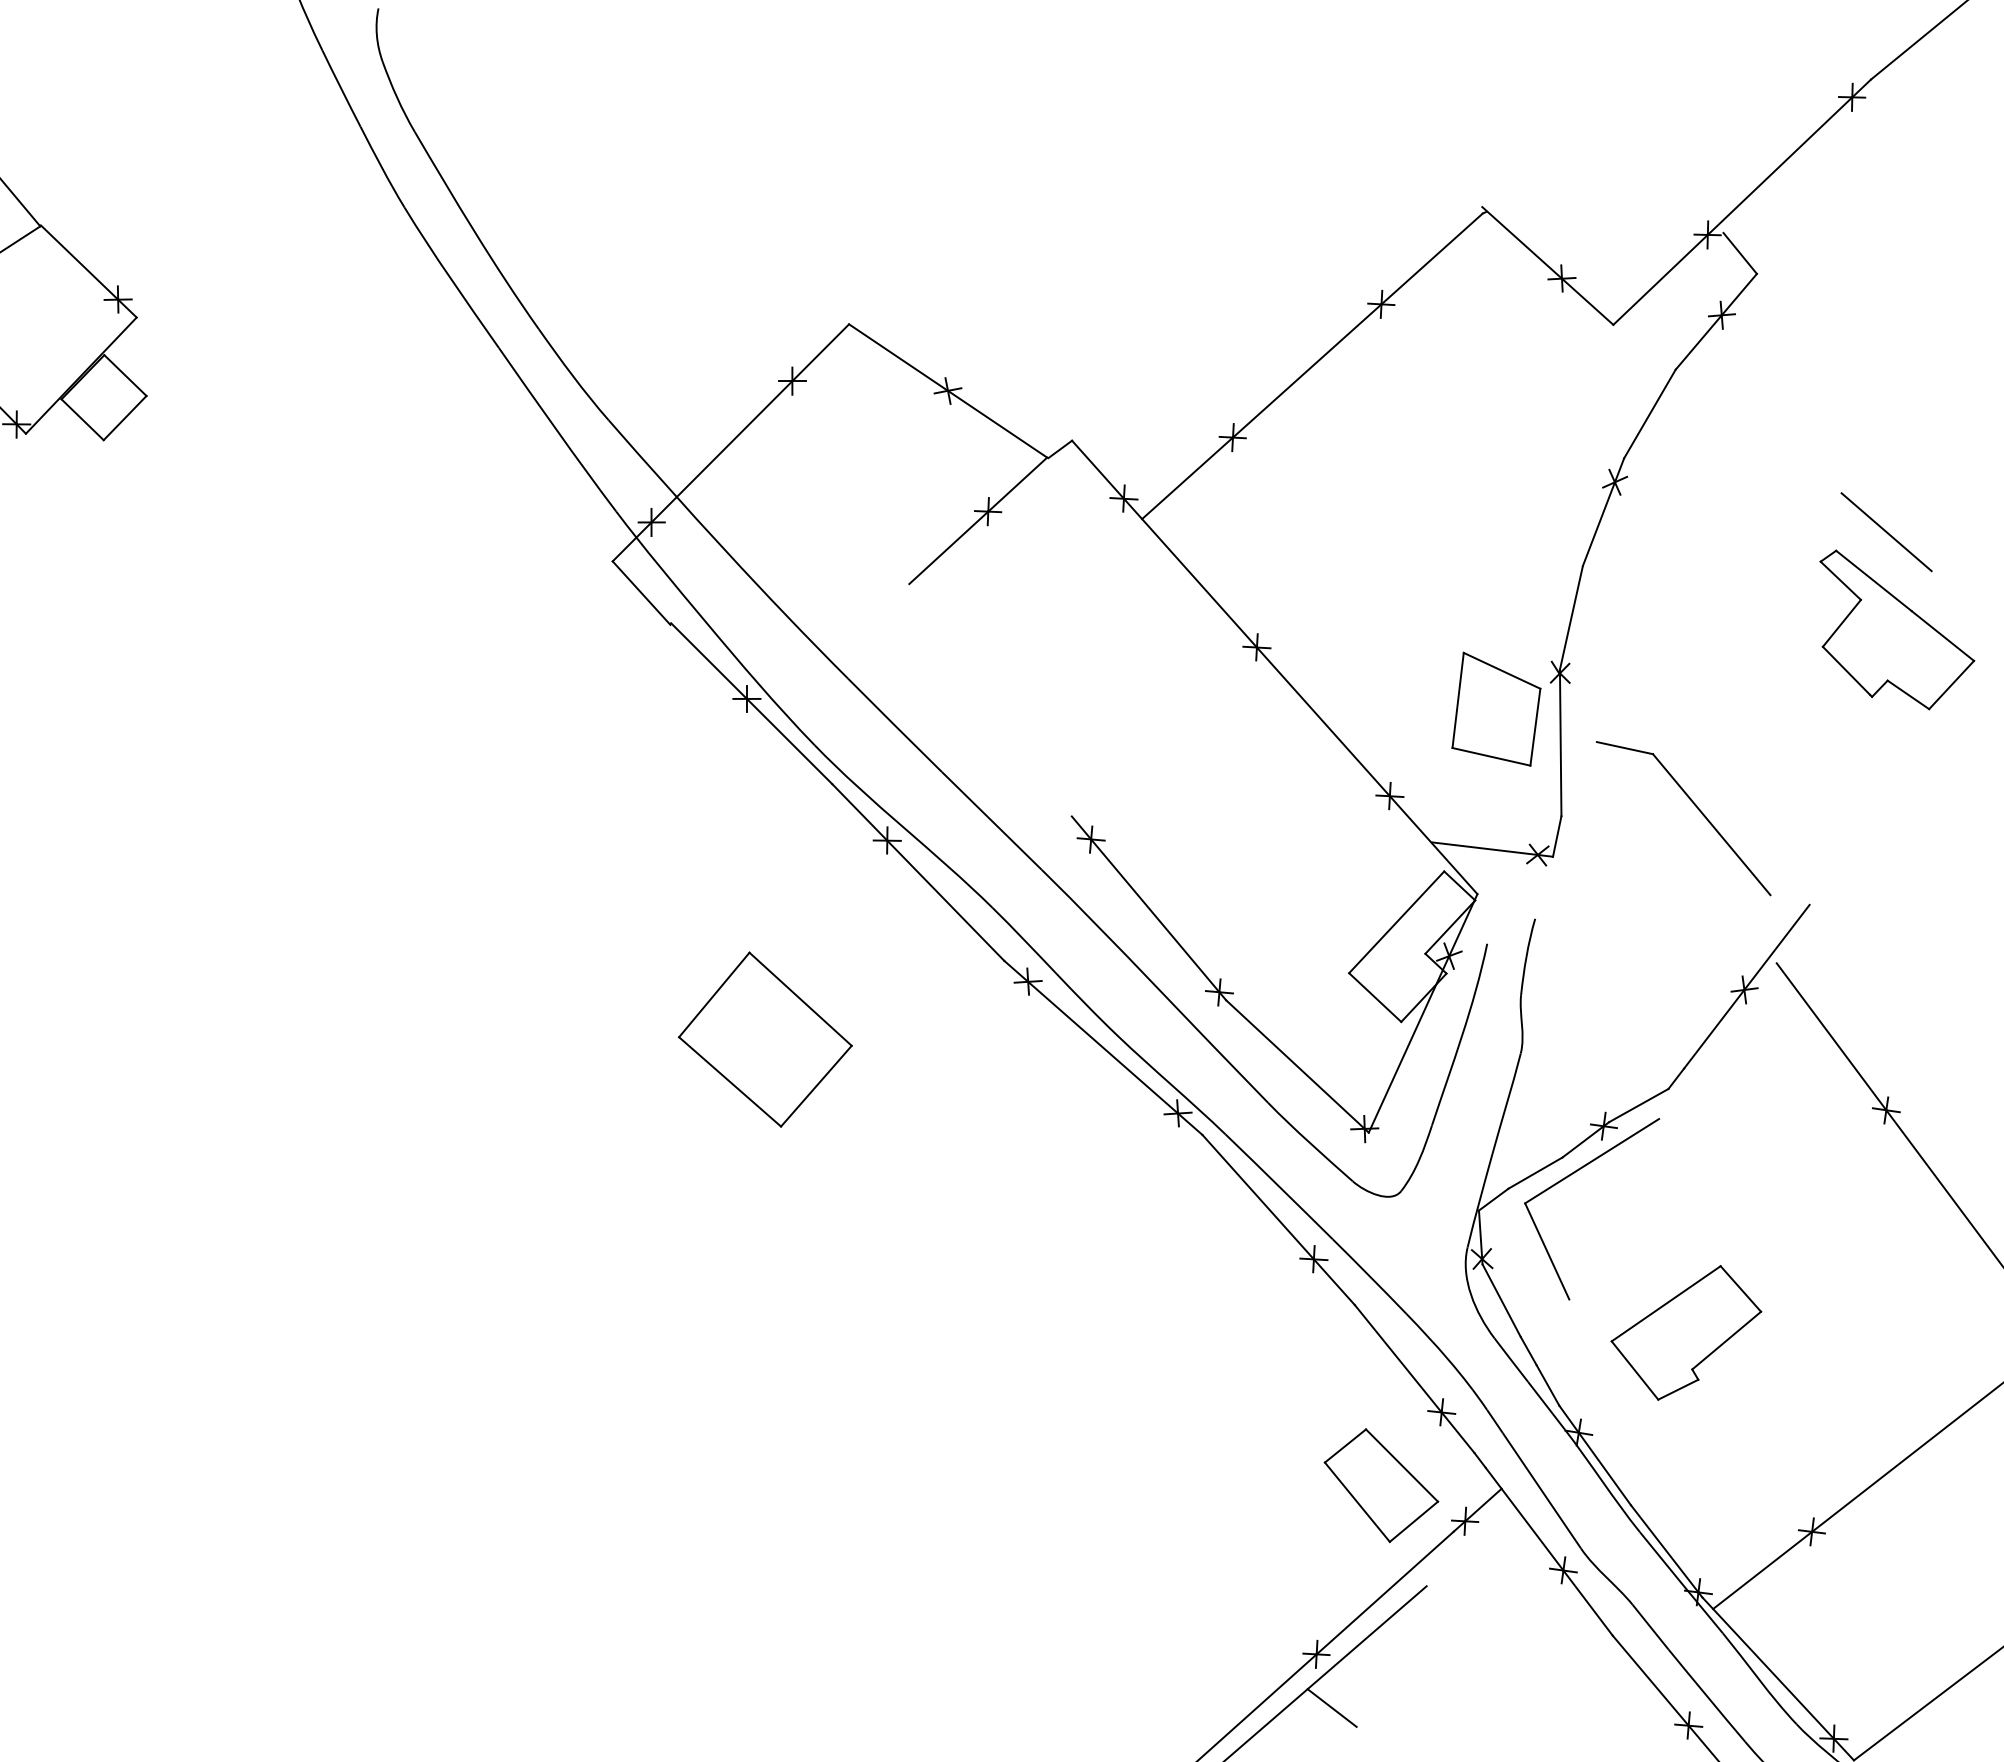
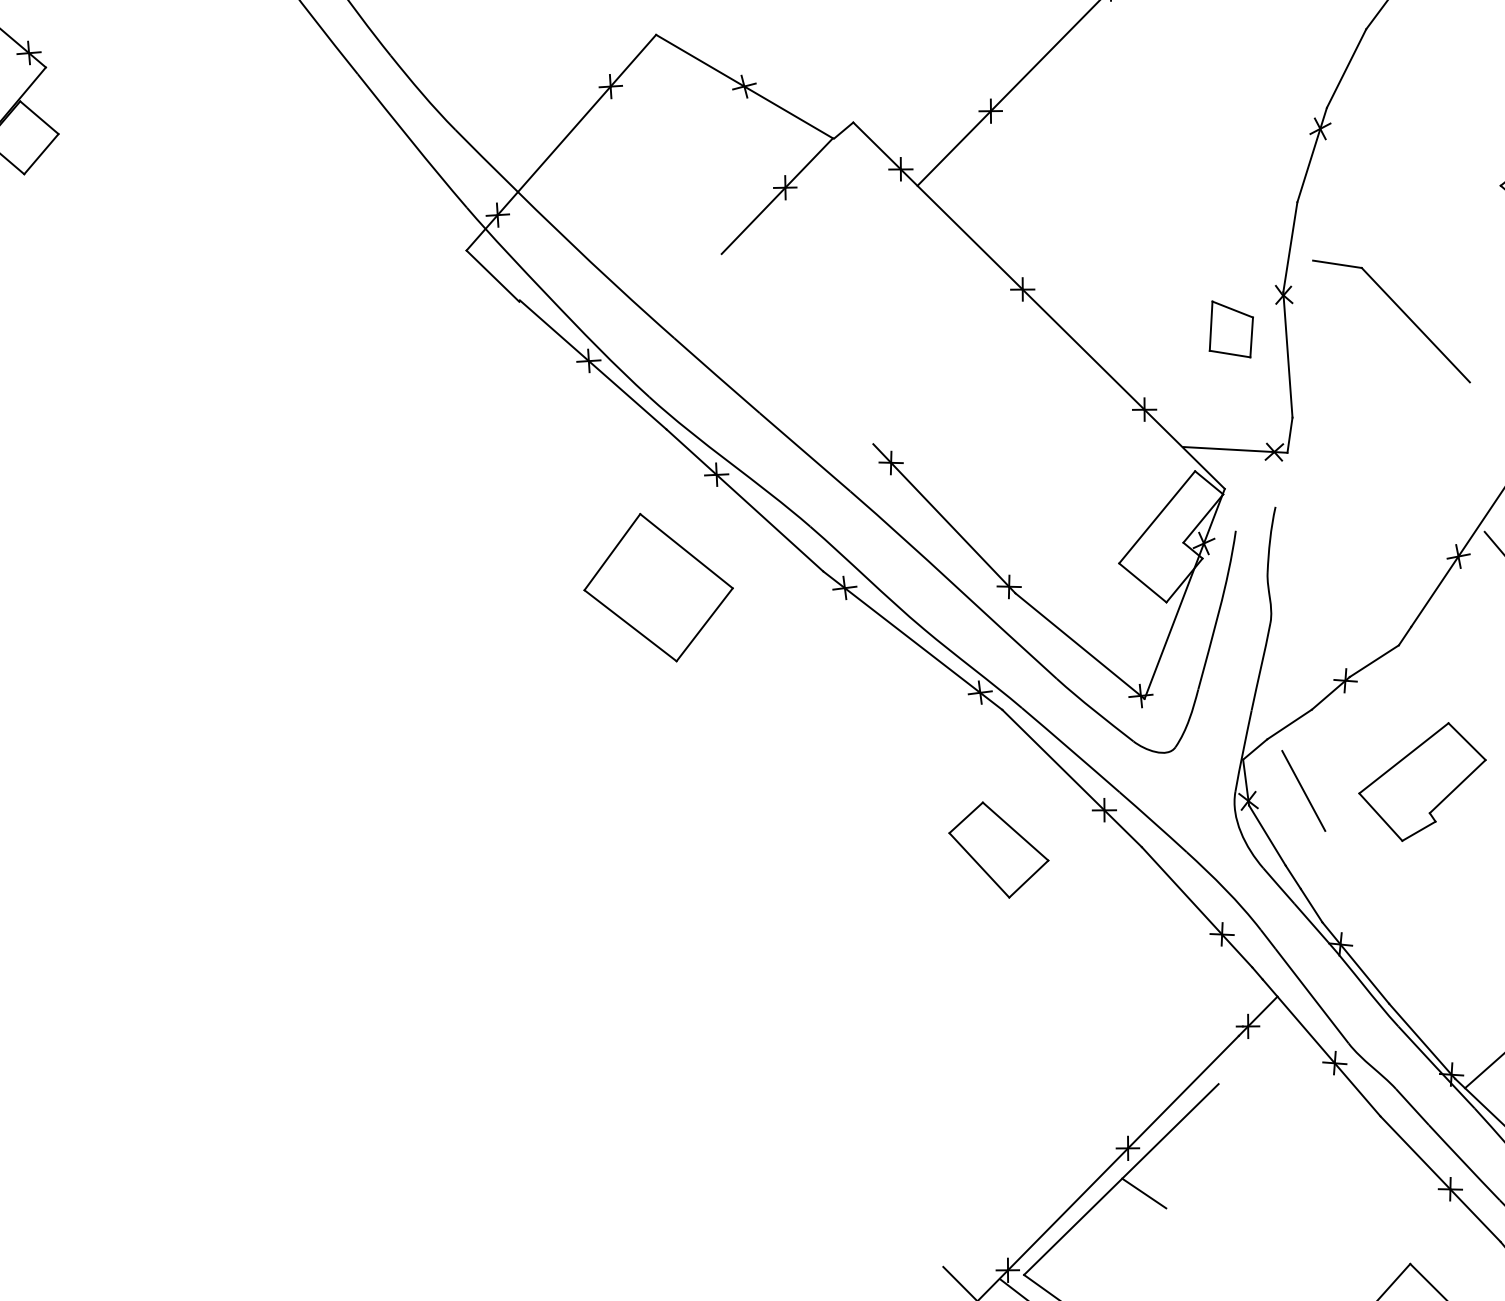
part: (1496, 708) -> (1231, 328), size x0.6
part: (1697, 809) -> (1402, 312), moved
part: (764, 1039) -> (657, 587), moved
line: (1592, 1161) -> (1337, 711), removed
part: (1686, 1332) -> (1422, 781), moved
part: (1381, 1485) -> (999, 849), moved

